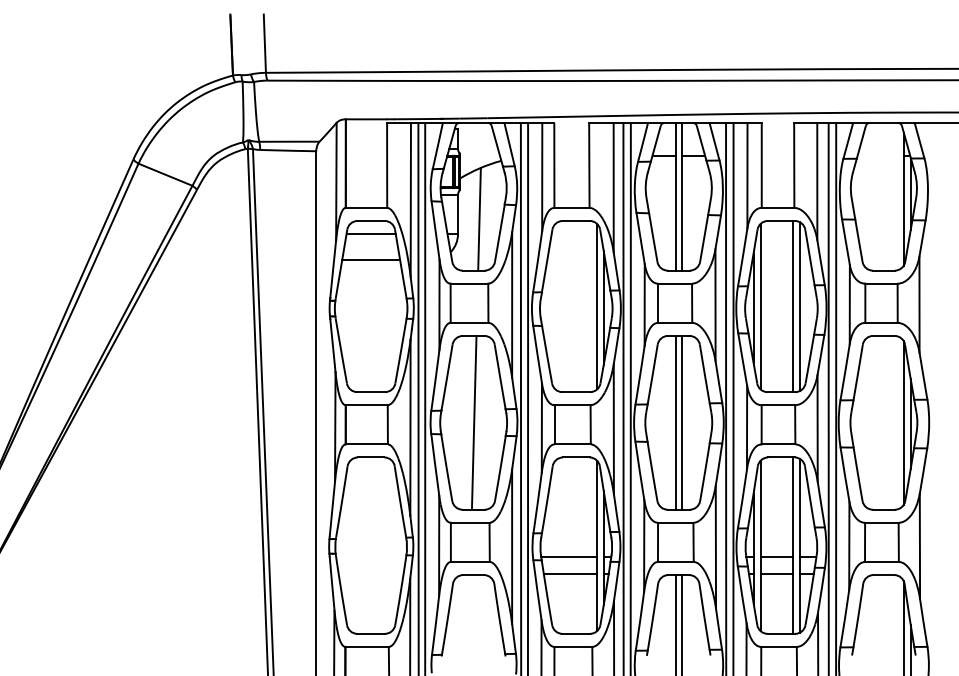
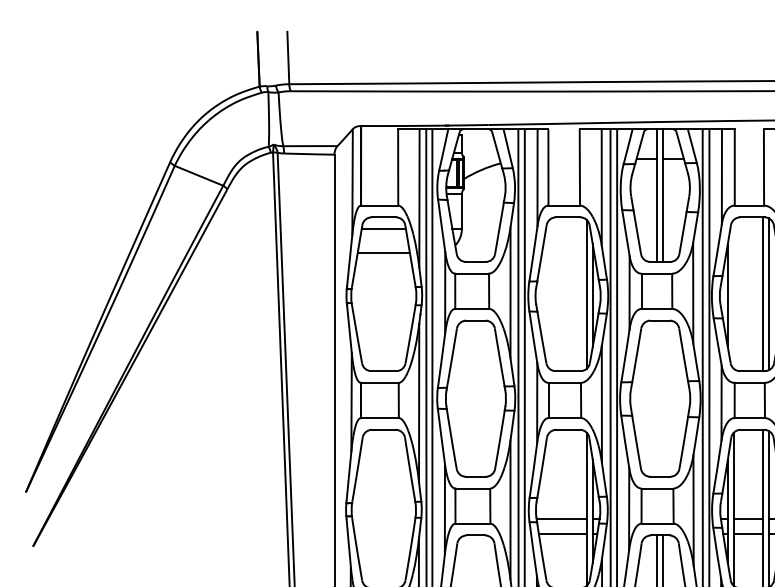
line: (479, 218) -> (481, 215), removed
line: (760, 306) -> (733, 294), removed
line: (473, 422) -> (475, 398), removed
line: (675, 422) -> (657, 398), removed
line: (682, 422) -> (663, 398), removed

